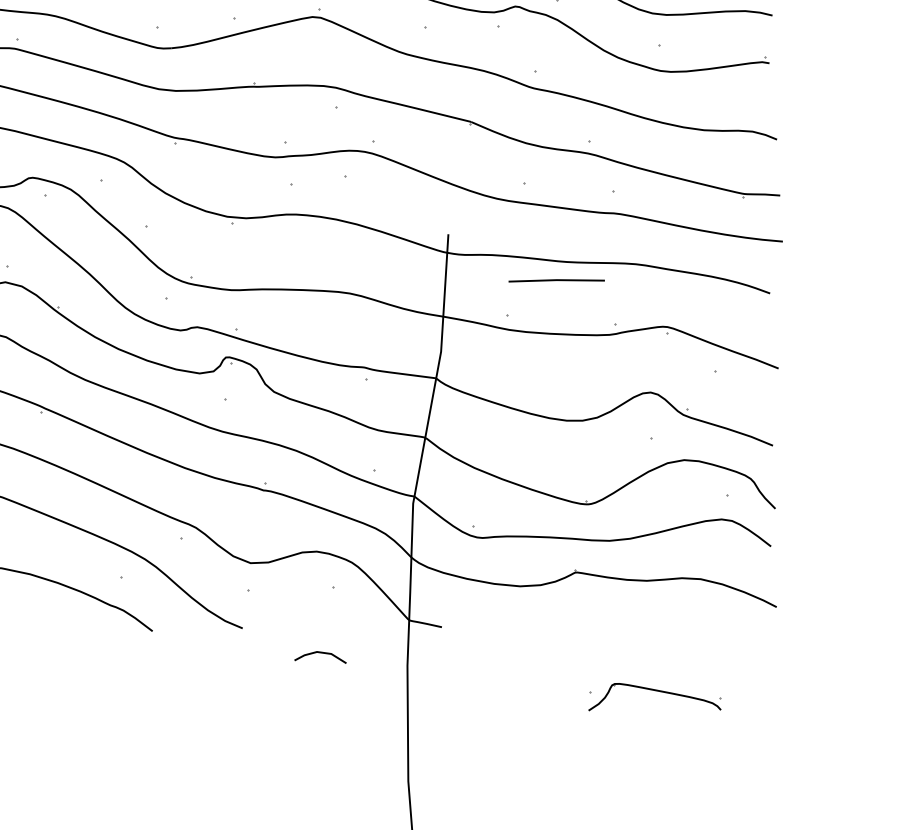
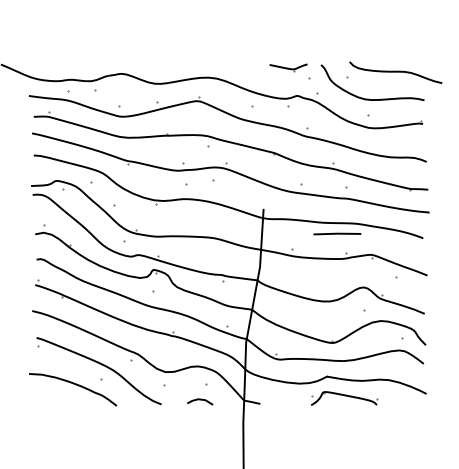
line: (556, 279) -> (337, 233), moved
line: (321, 654) -> (200, 400), moved
part: (655, 696) -> (344, 398), moved

